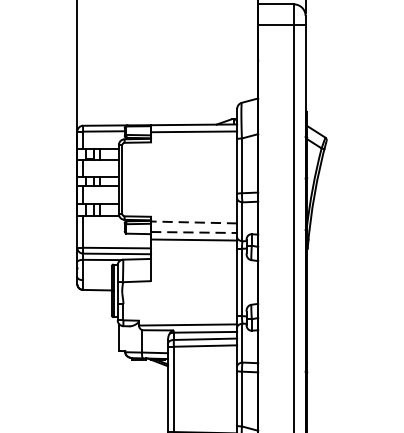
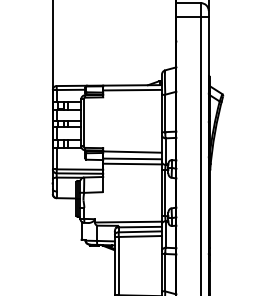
line: (193, 223) -> (132, 152), dashed -> solid
line: (195, 231) -> (133, 158), dashed -> solid

